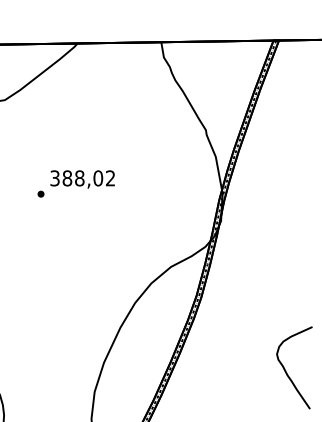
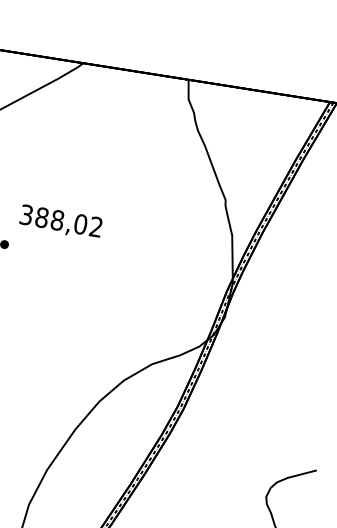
text: (82, 179) -> (60, 222), moved

